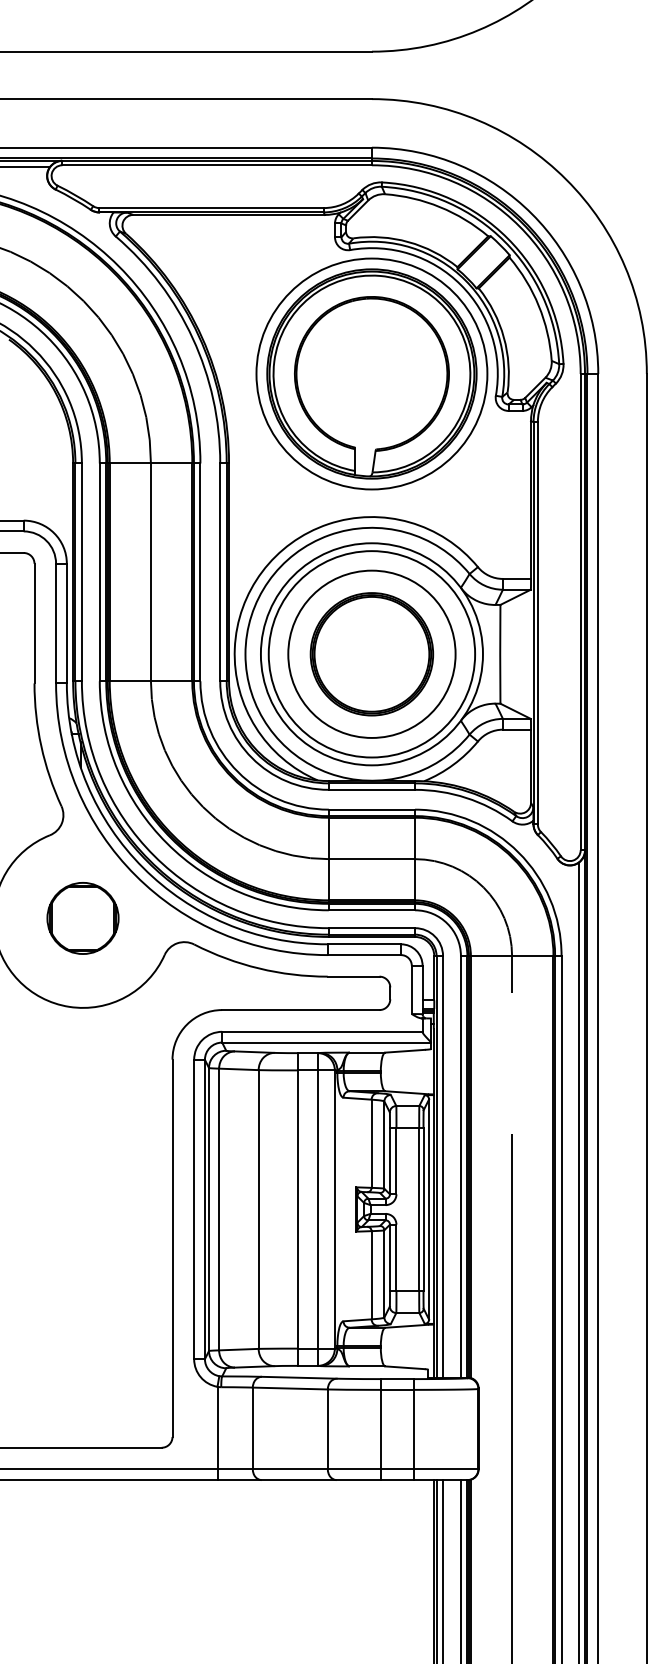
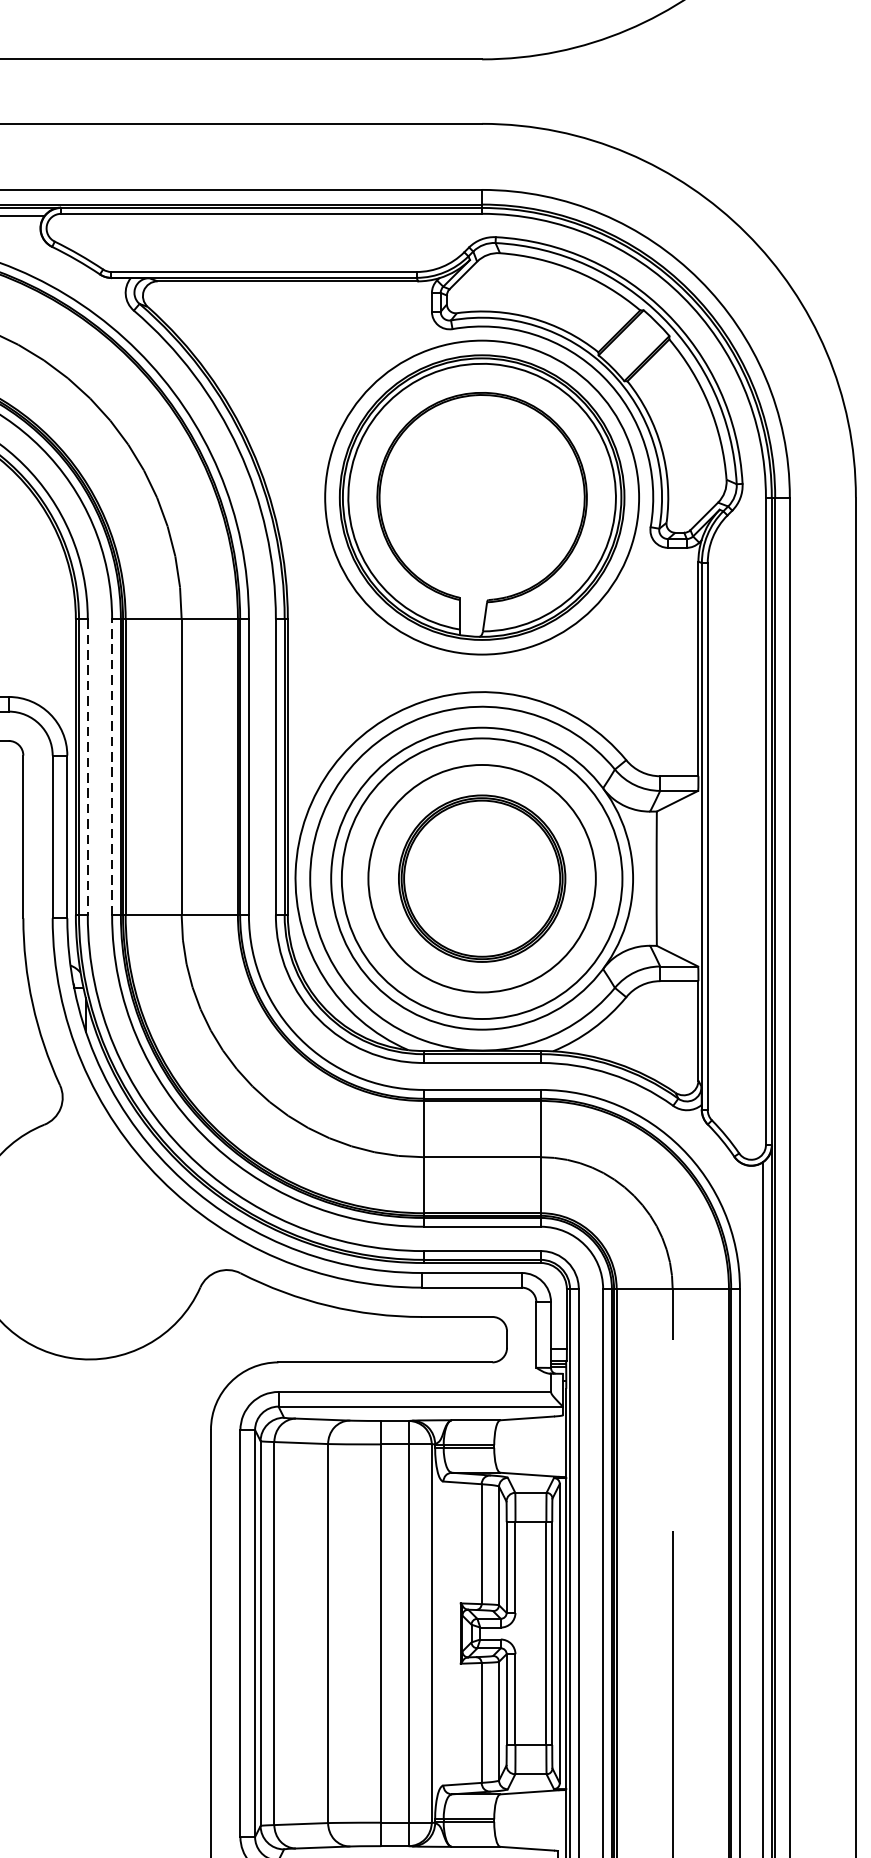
line: (81, 572) -> (87, 767), solid -> dashed
line: (99, 572) -> (111, 767), solid -> dashed
part: (82, 918) -> (88, 1237), removed

